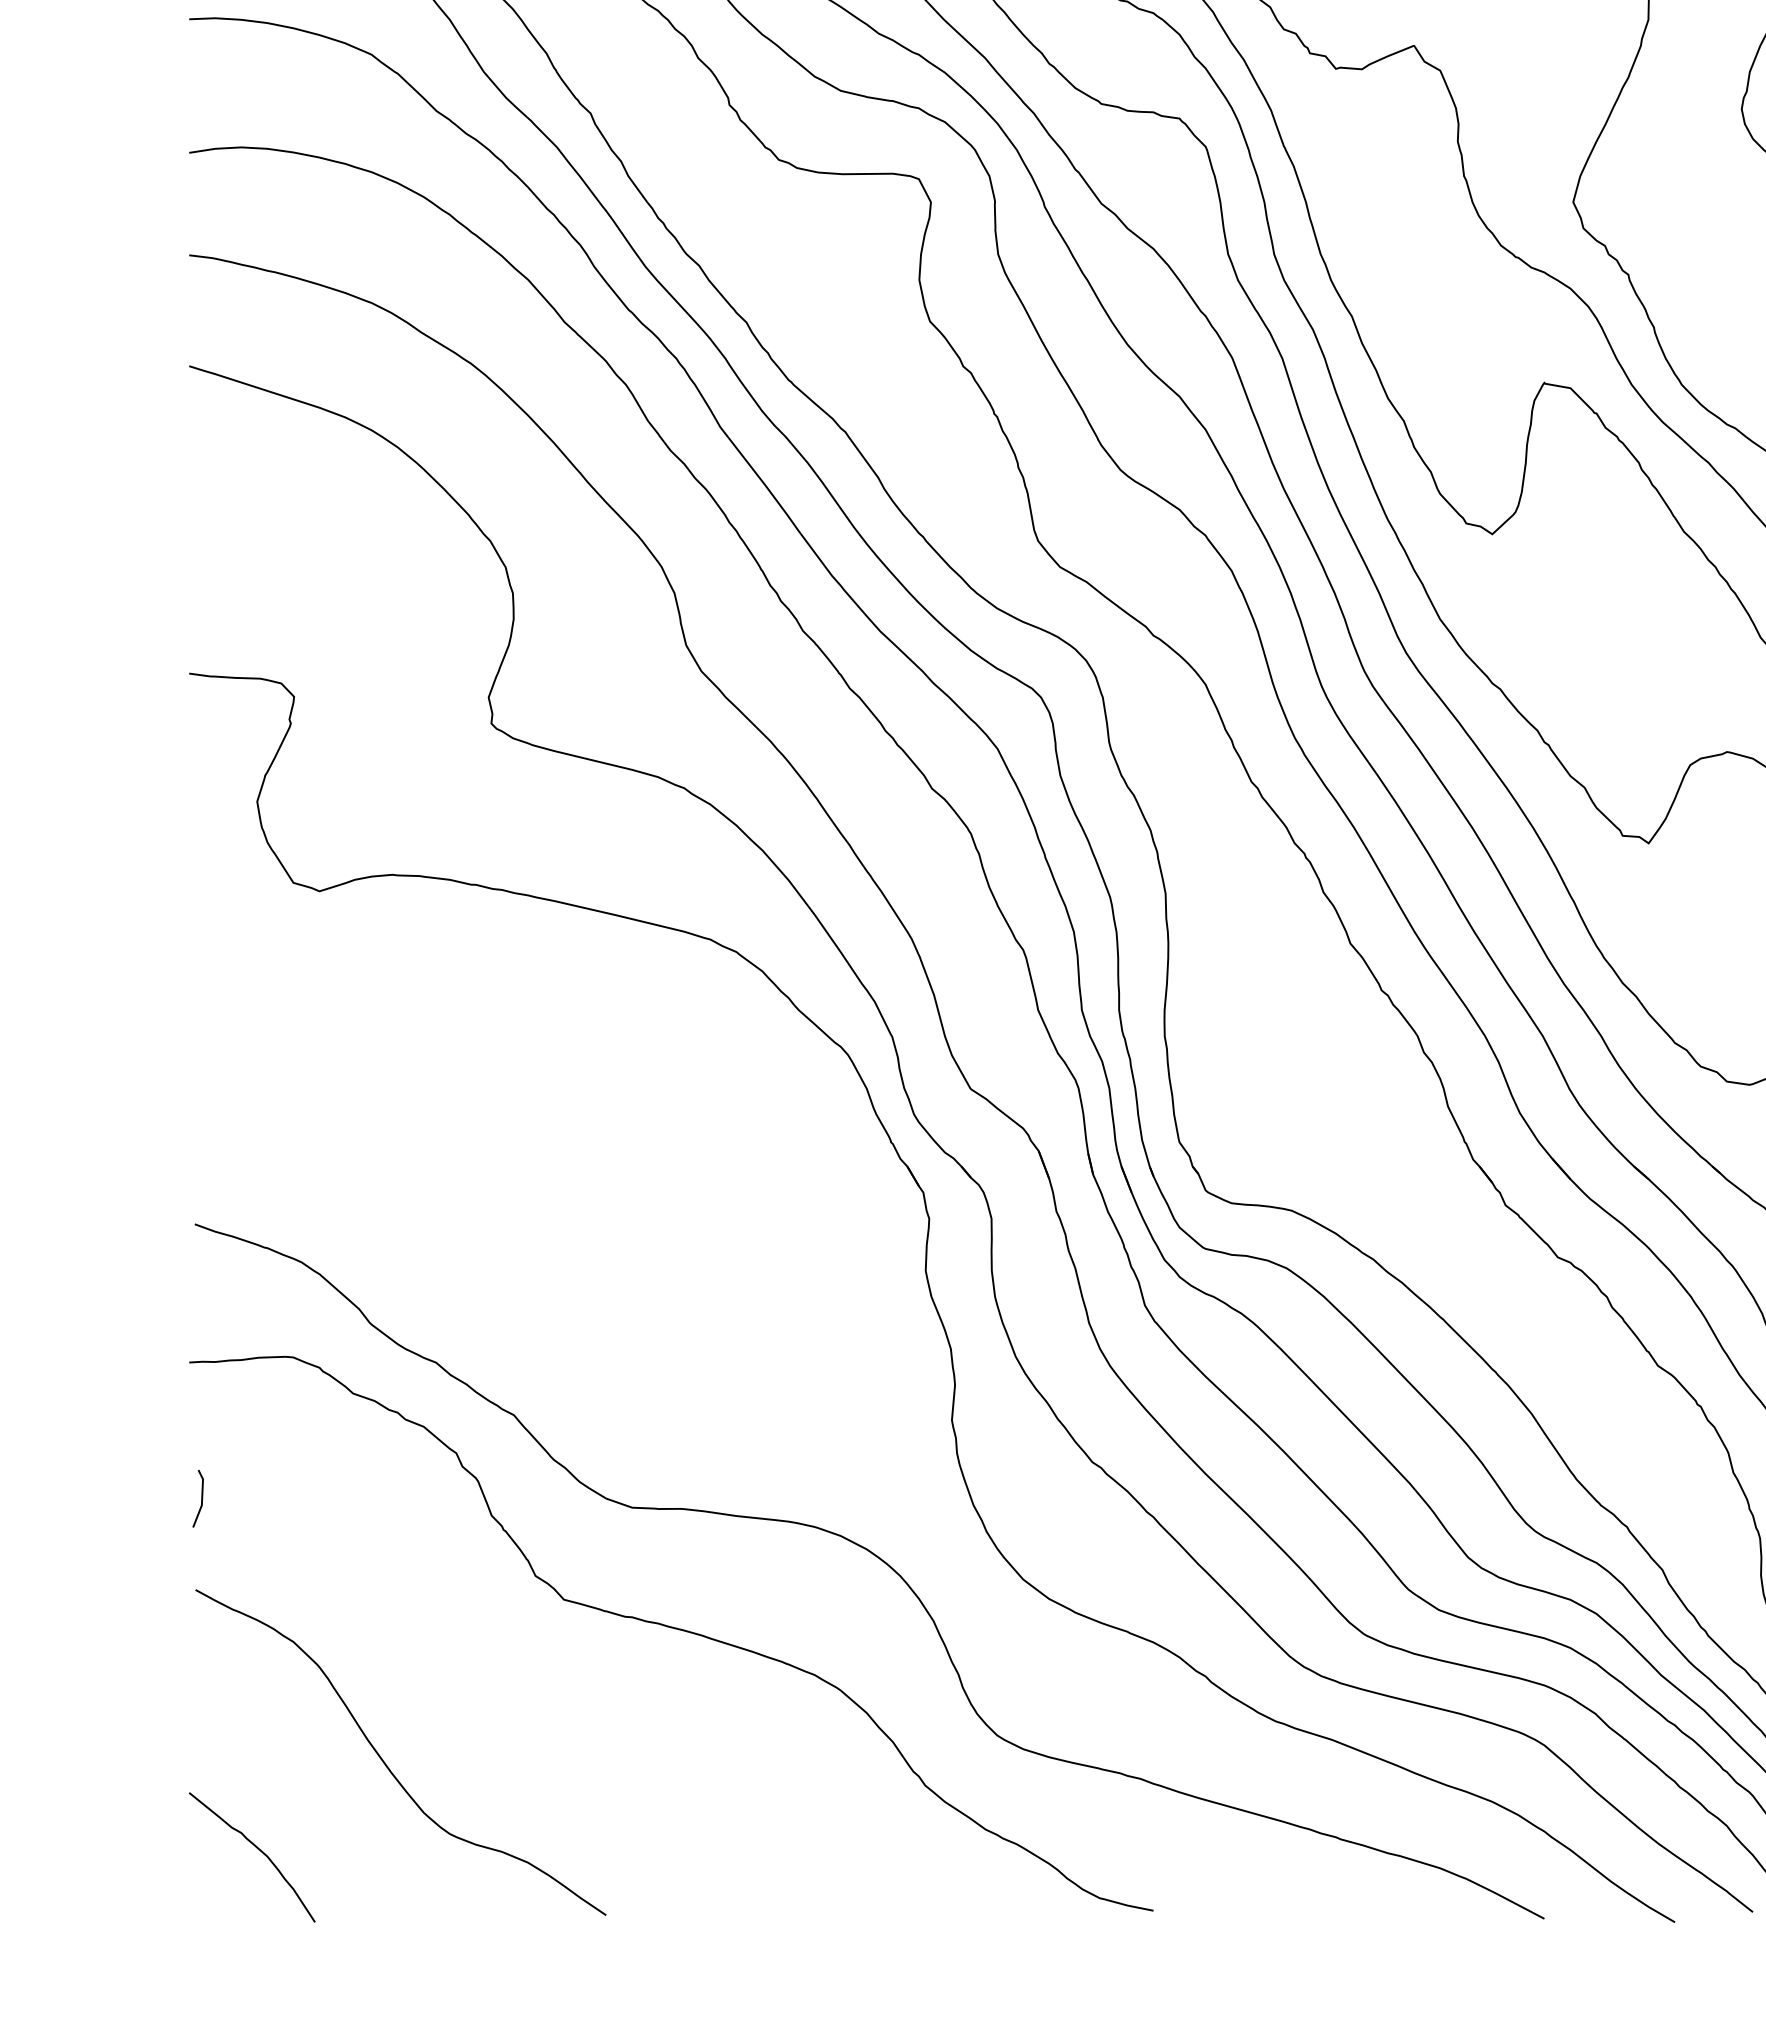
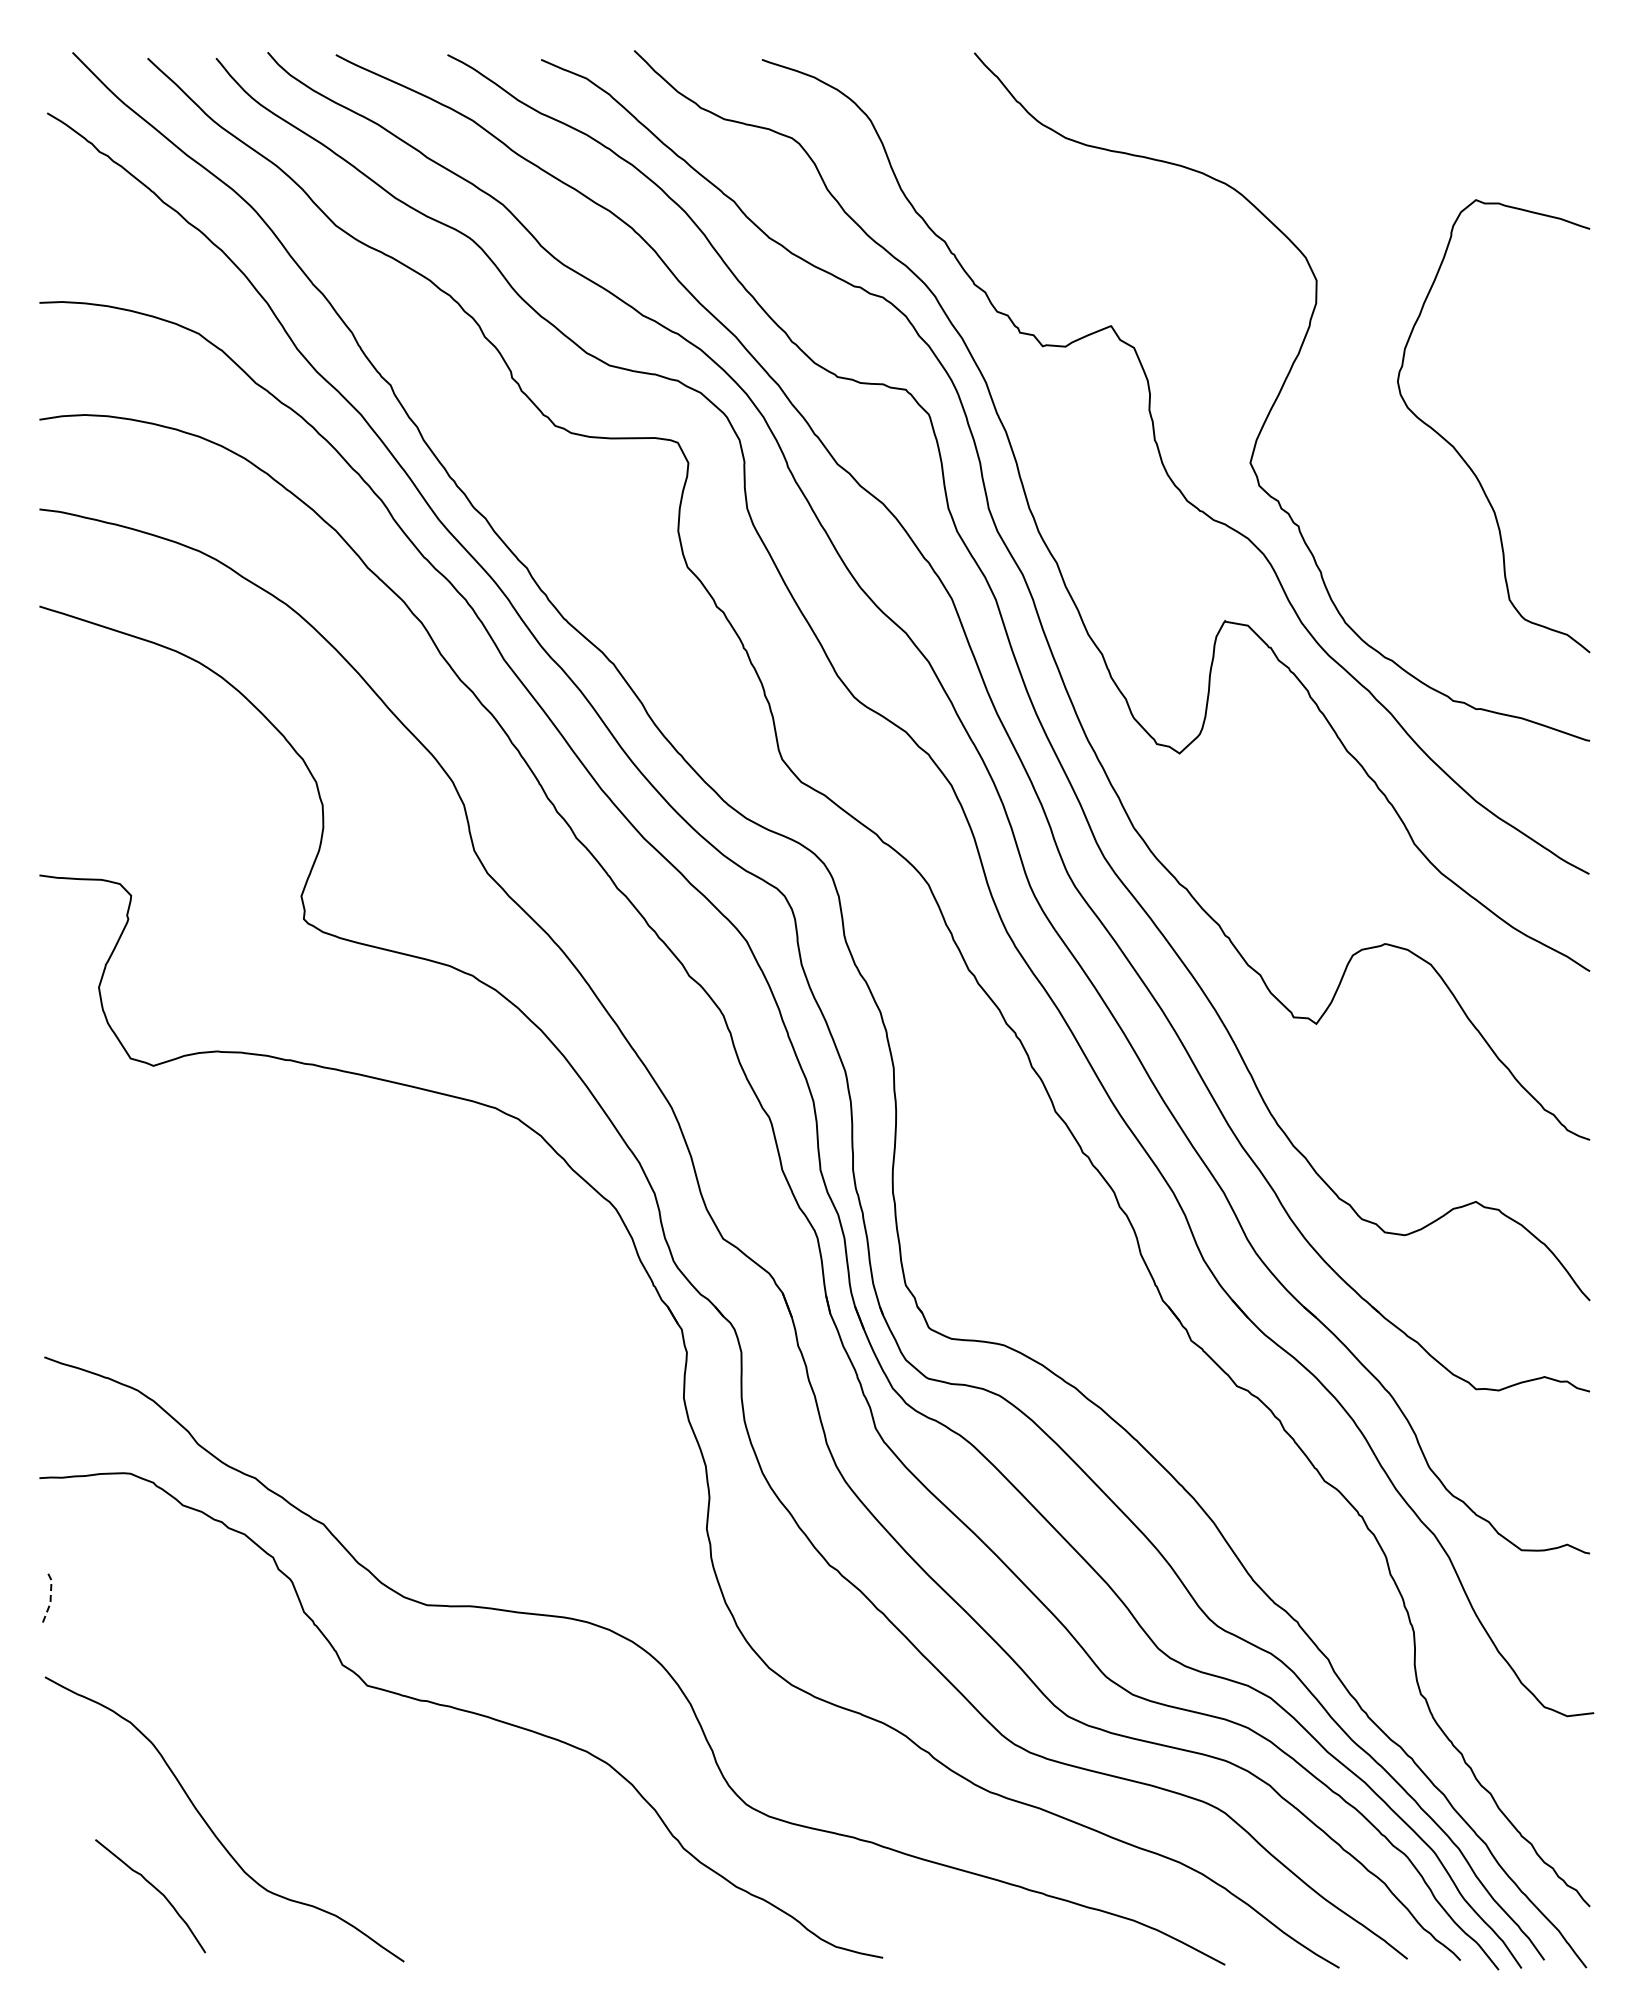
line: (201, 1498) -> (50, 1597), solid -> dashed
curve: (259, 1850) -> (156, 1890), moved

